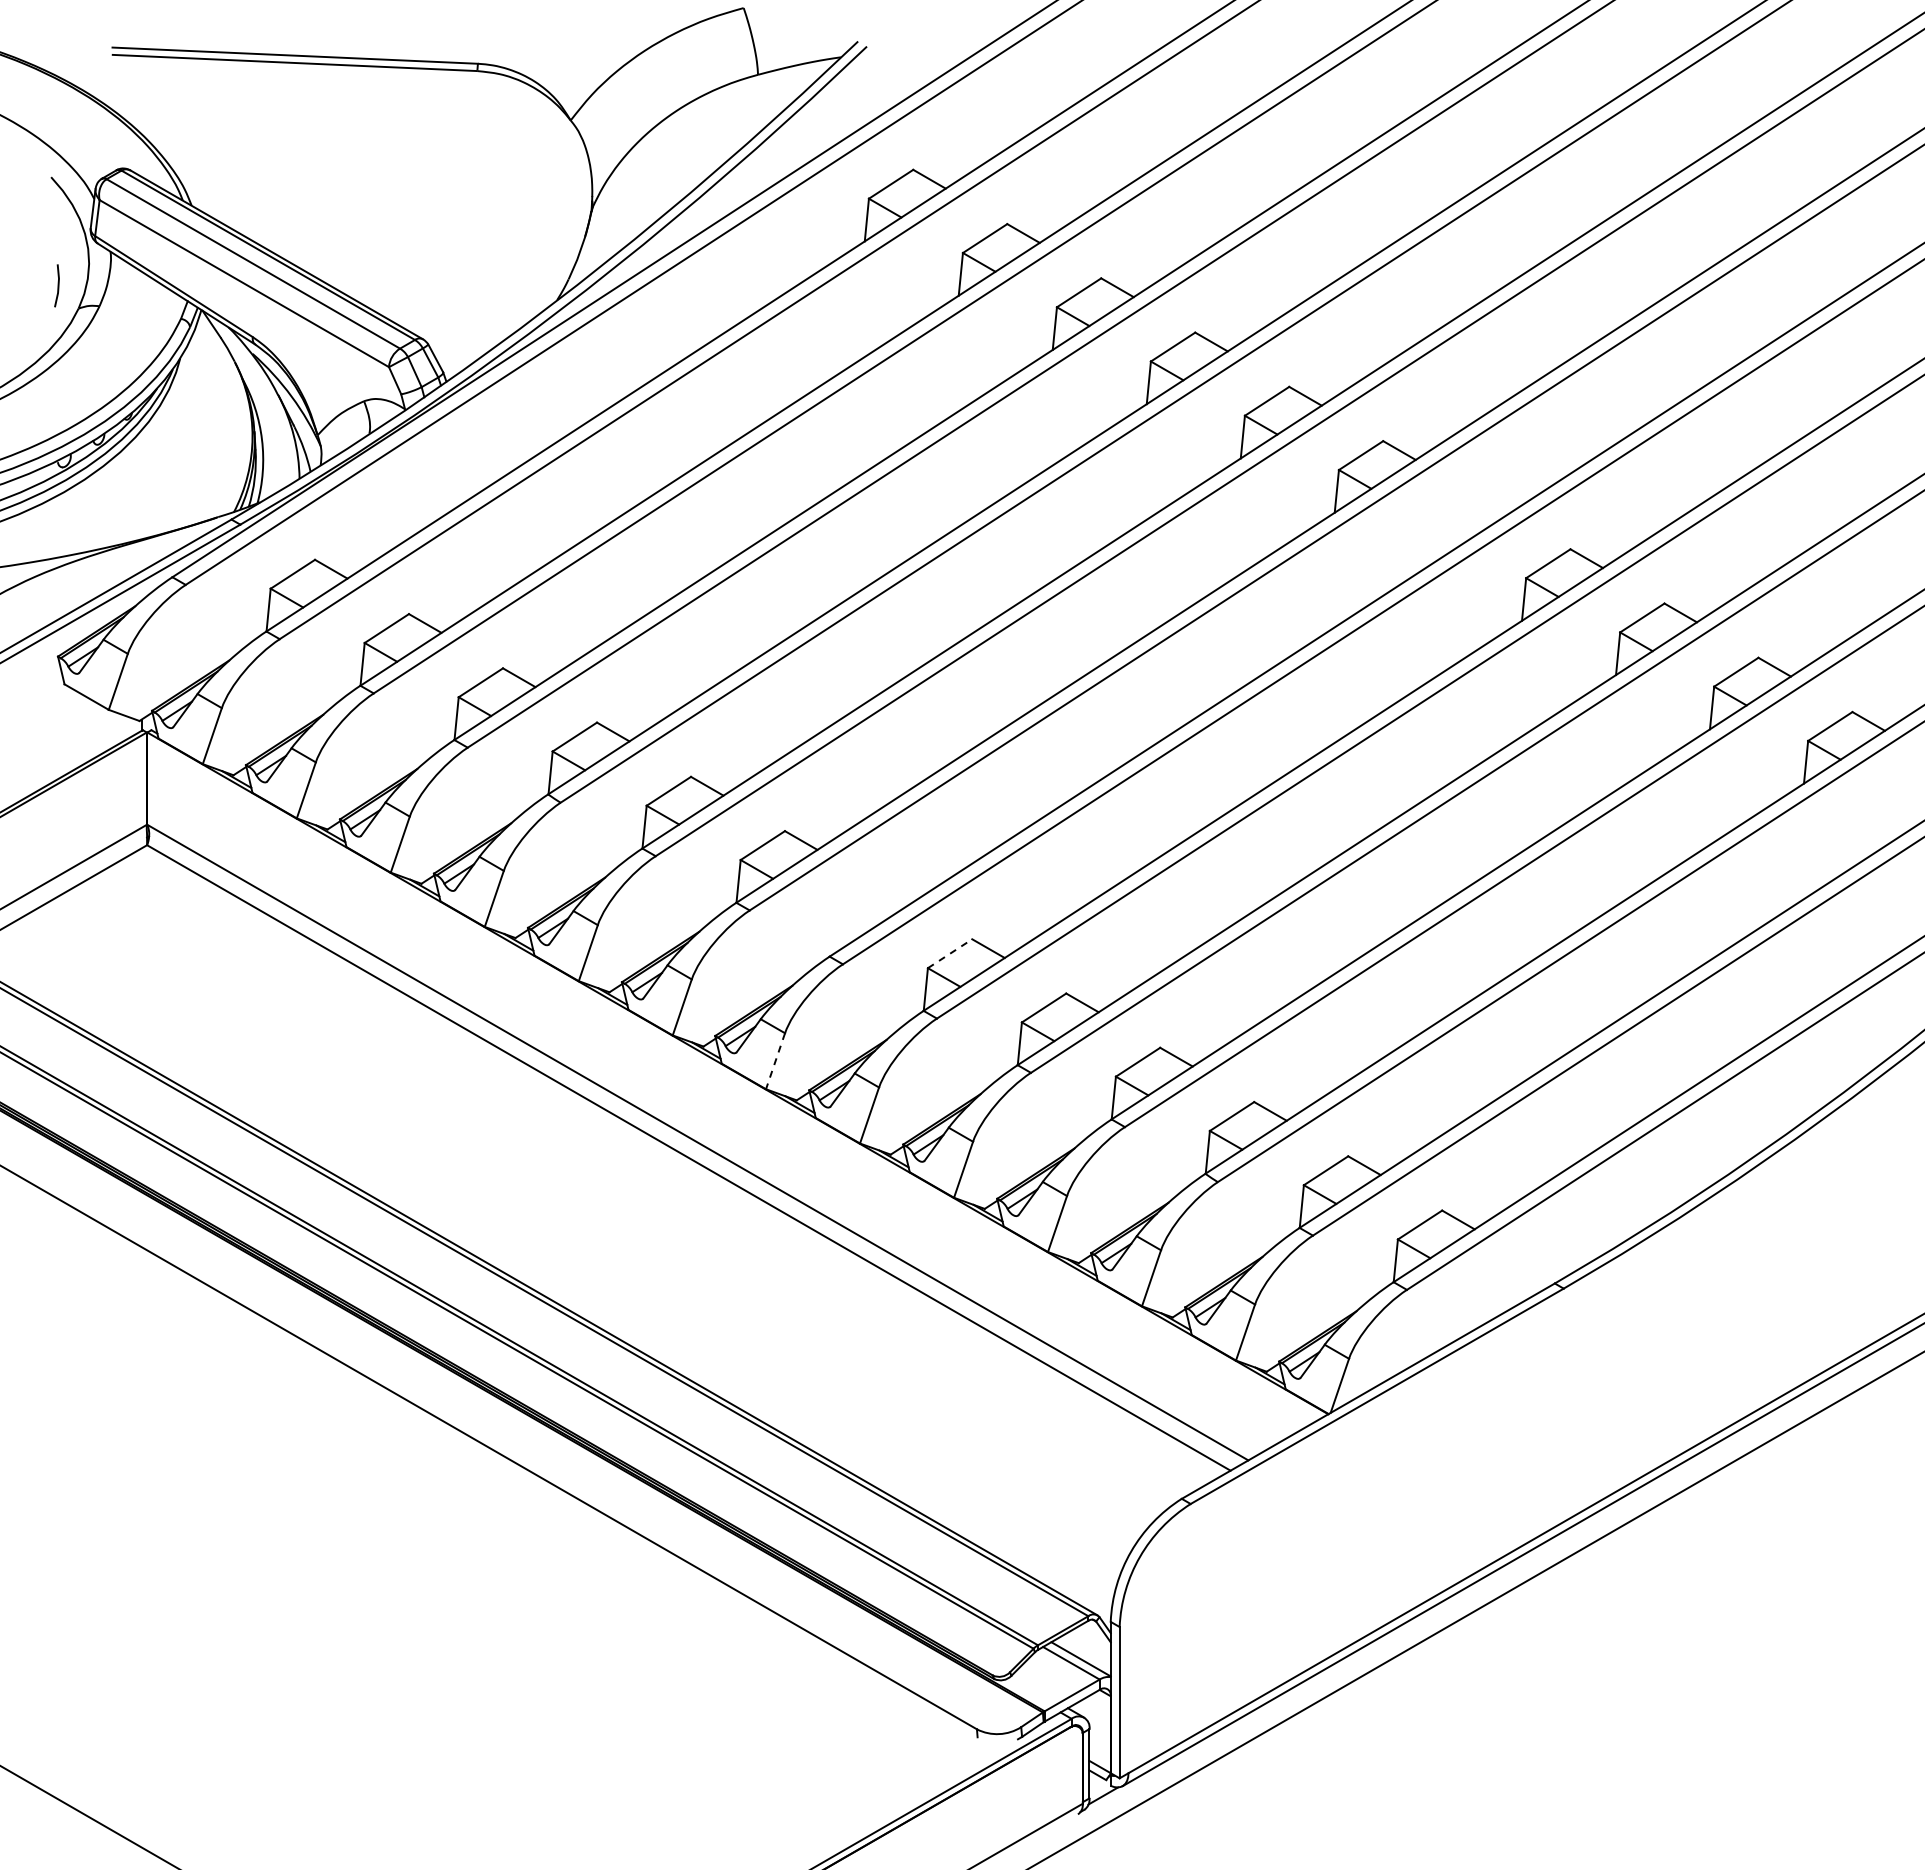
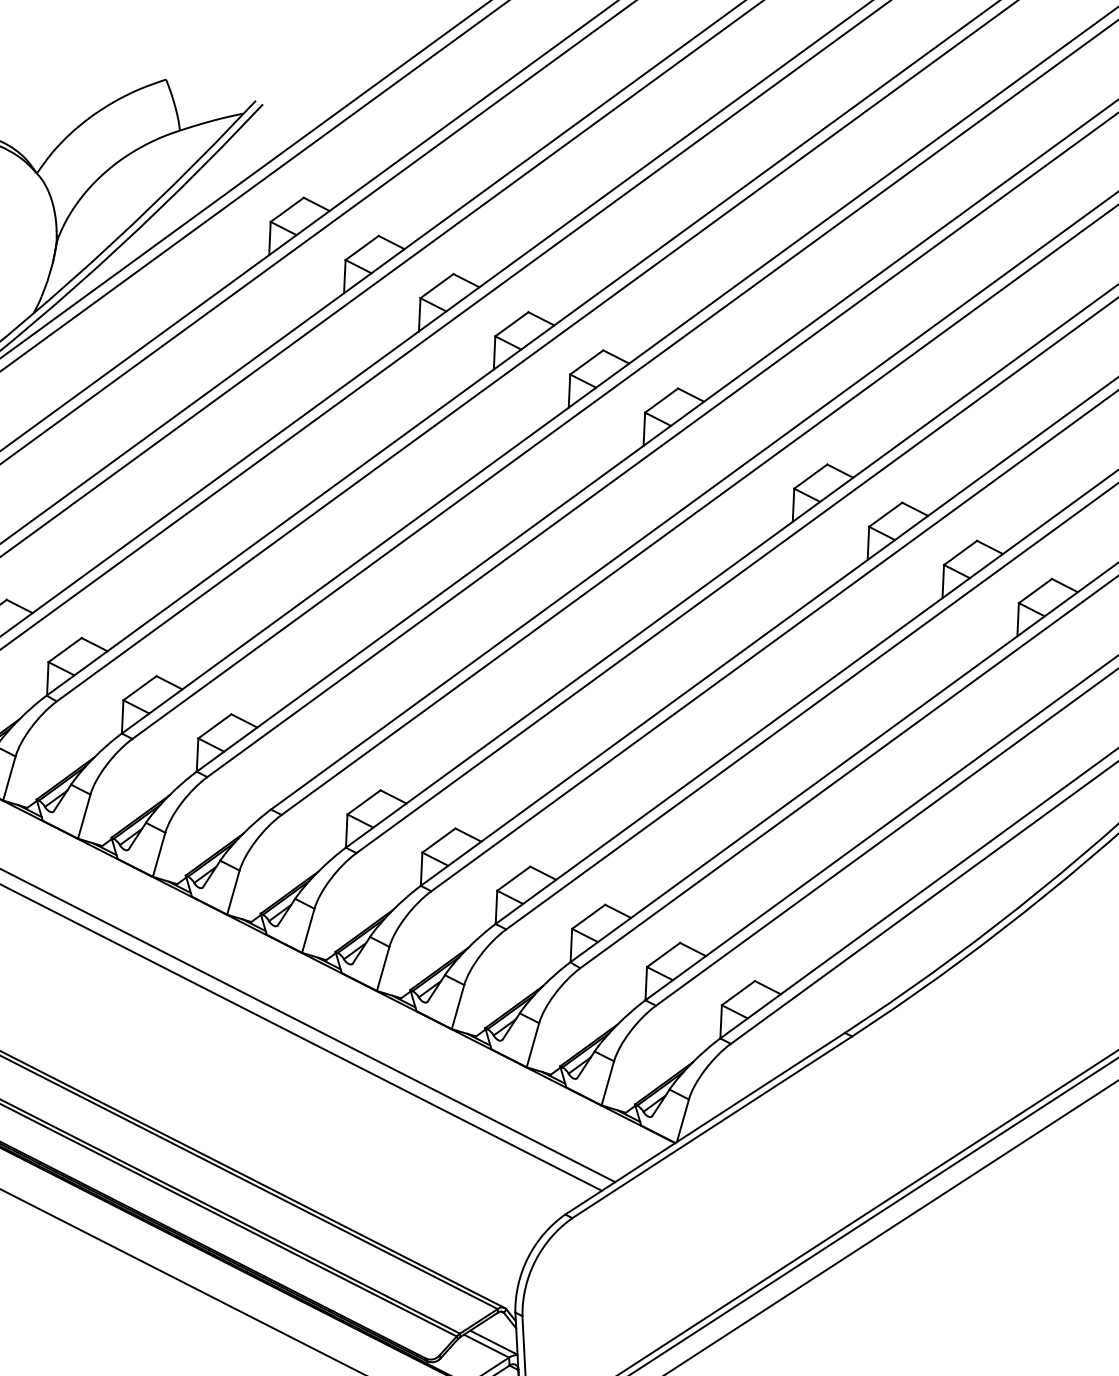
line: (950, 953) -> (364, 802), dashed -> solid
line: (775, 1061) -> (233, 892), dashed -> solid

